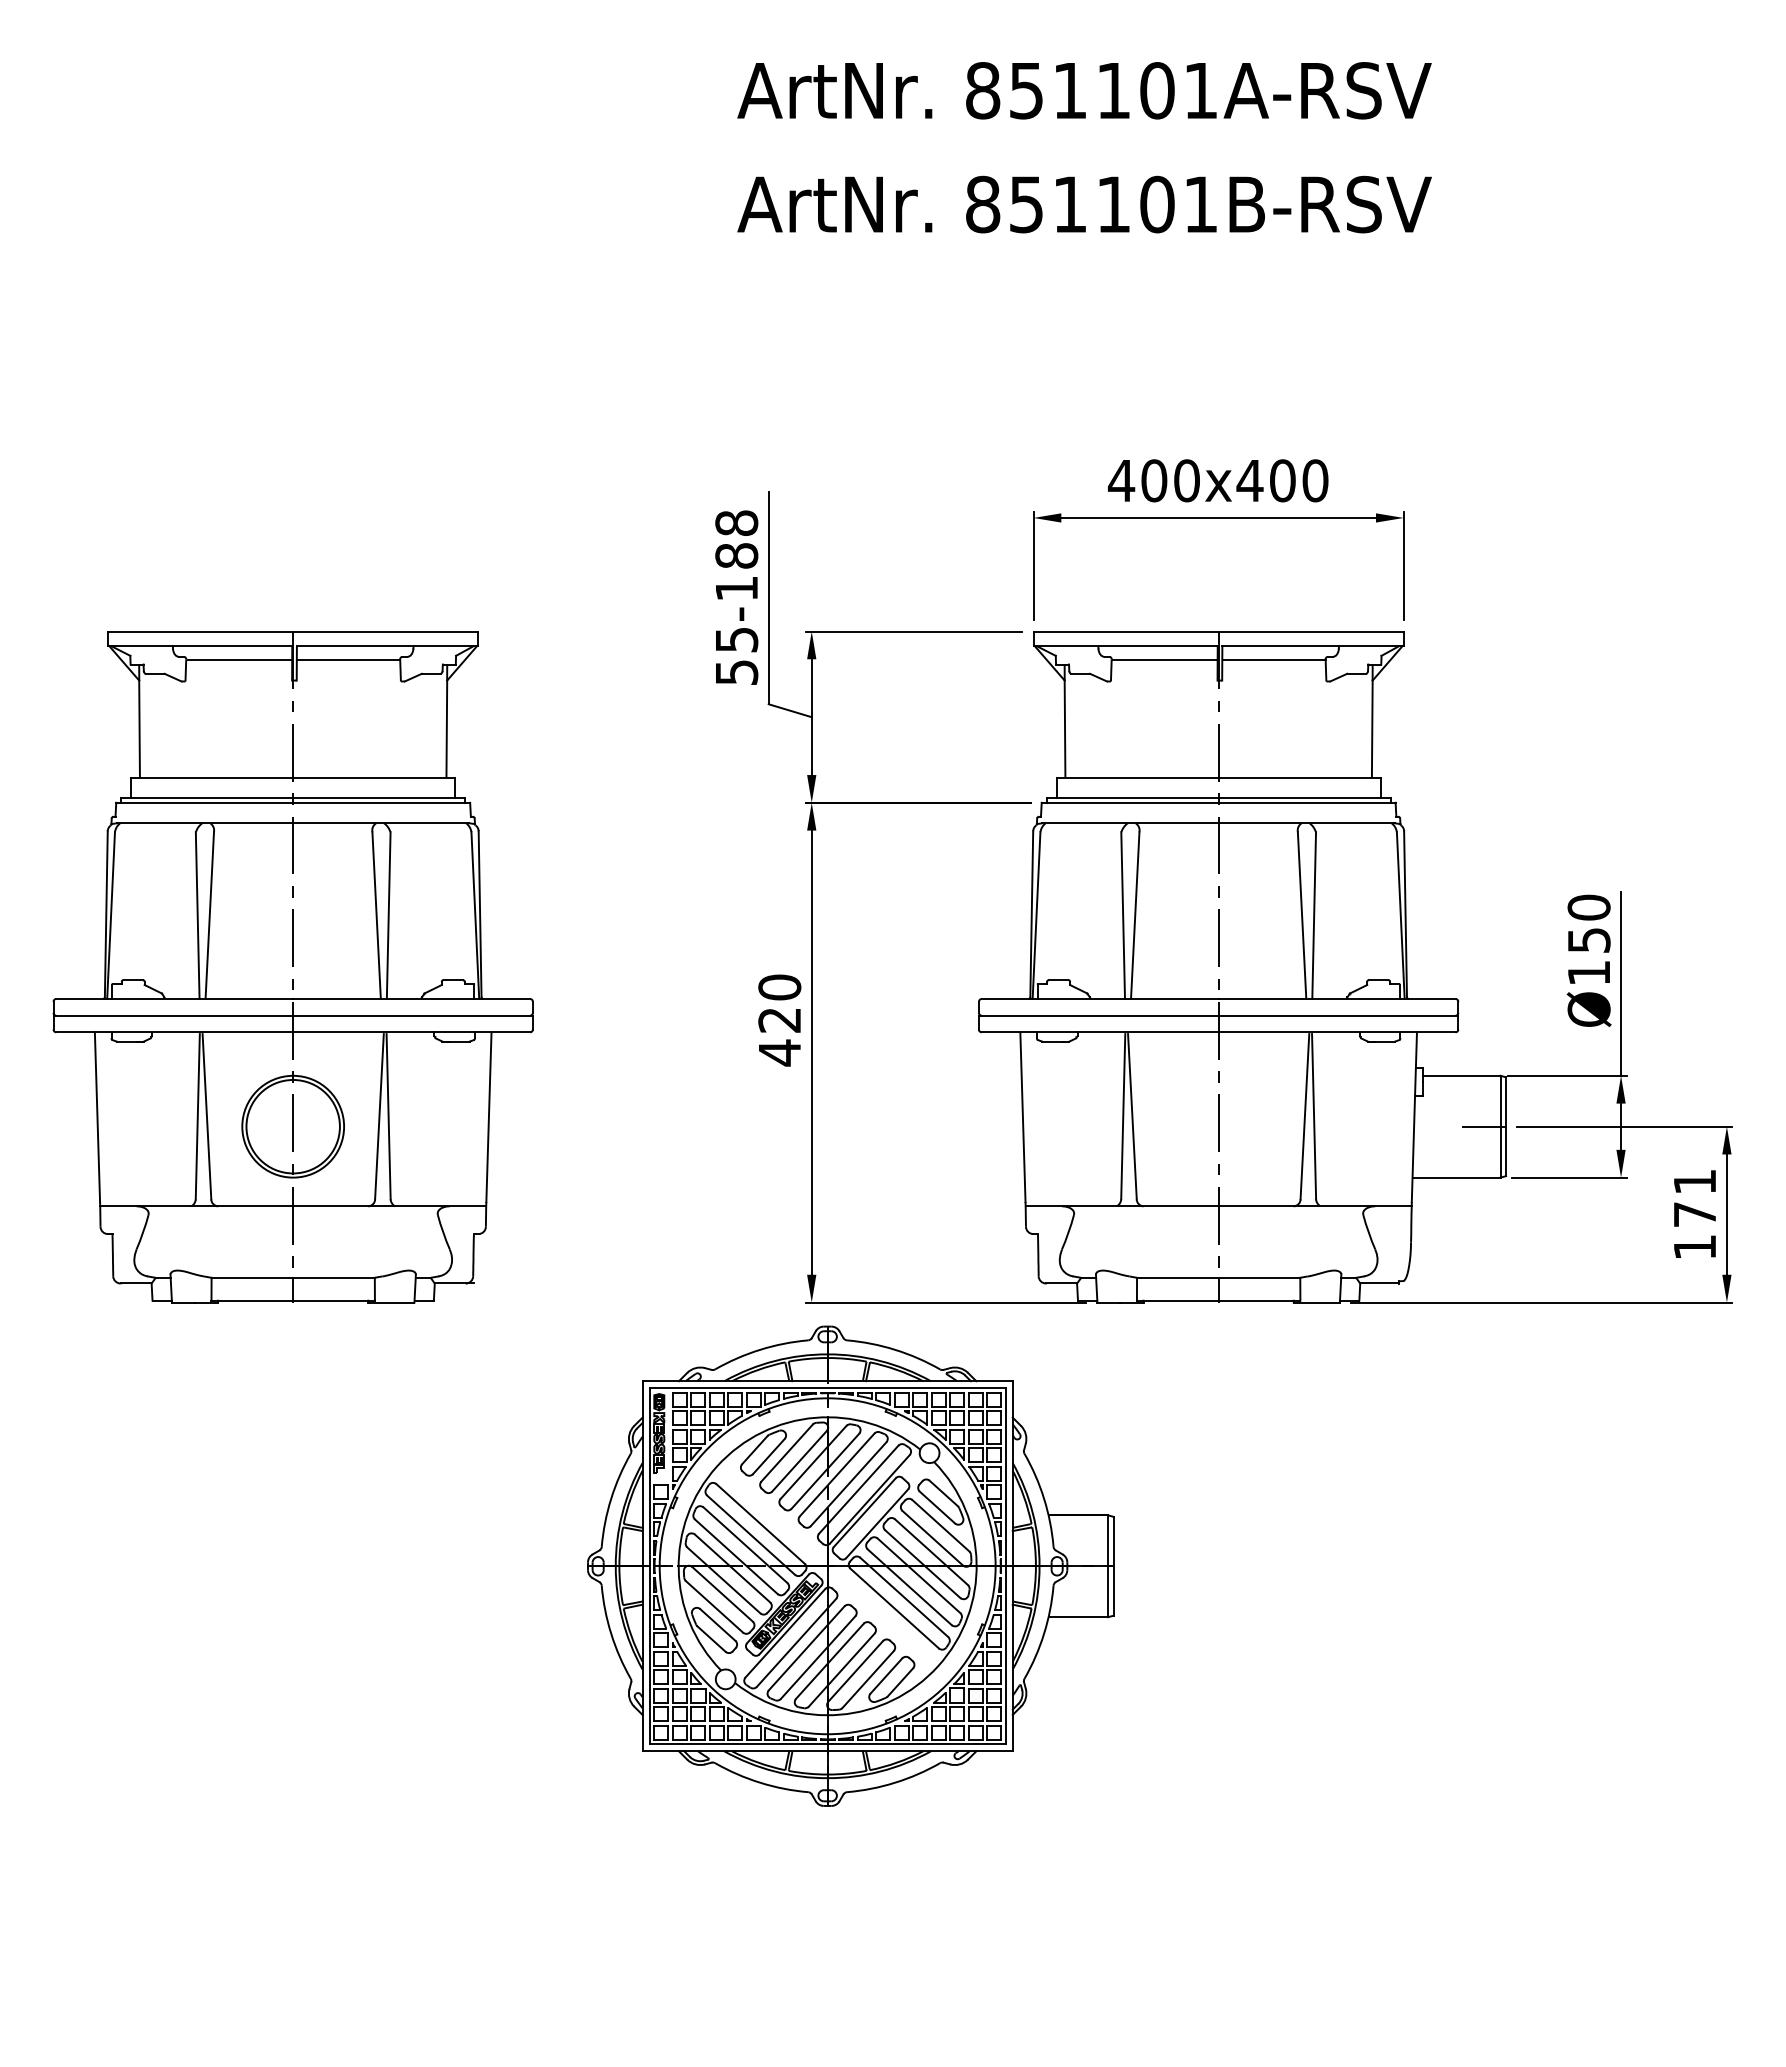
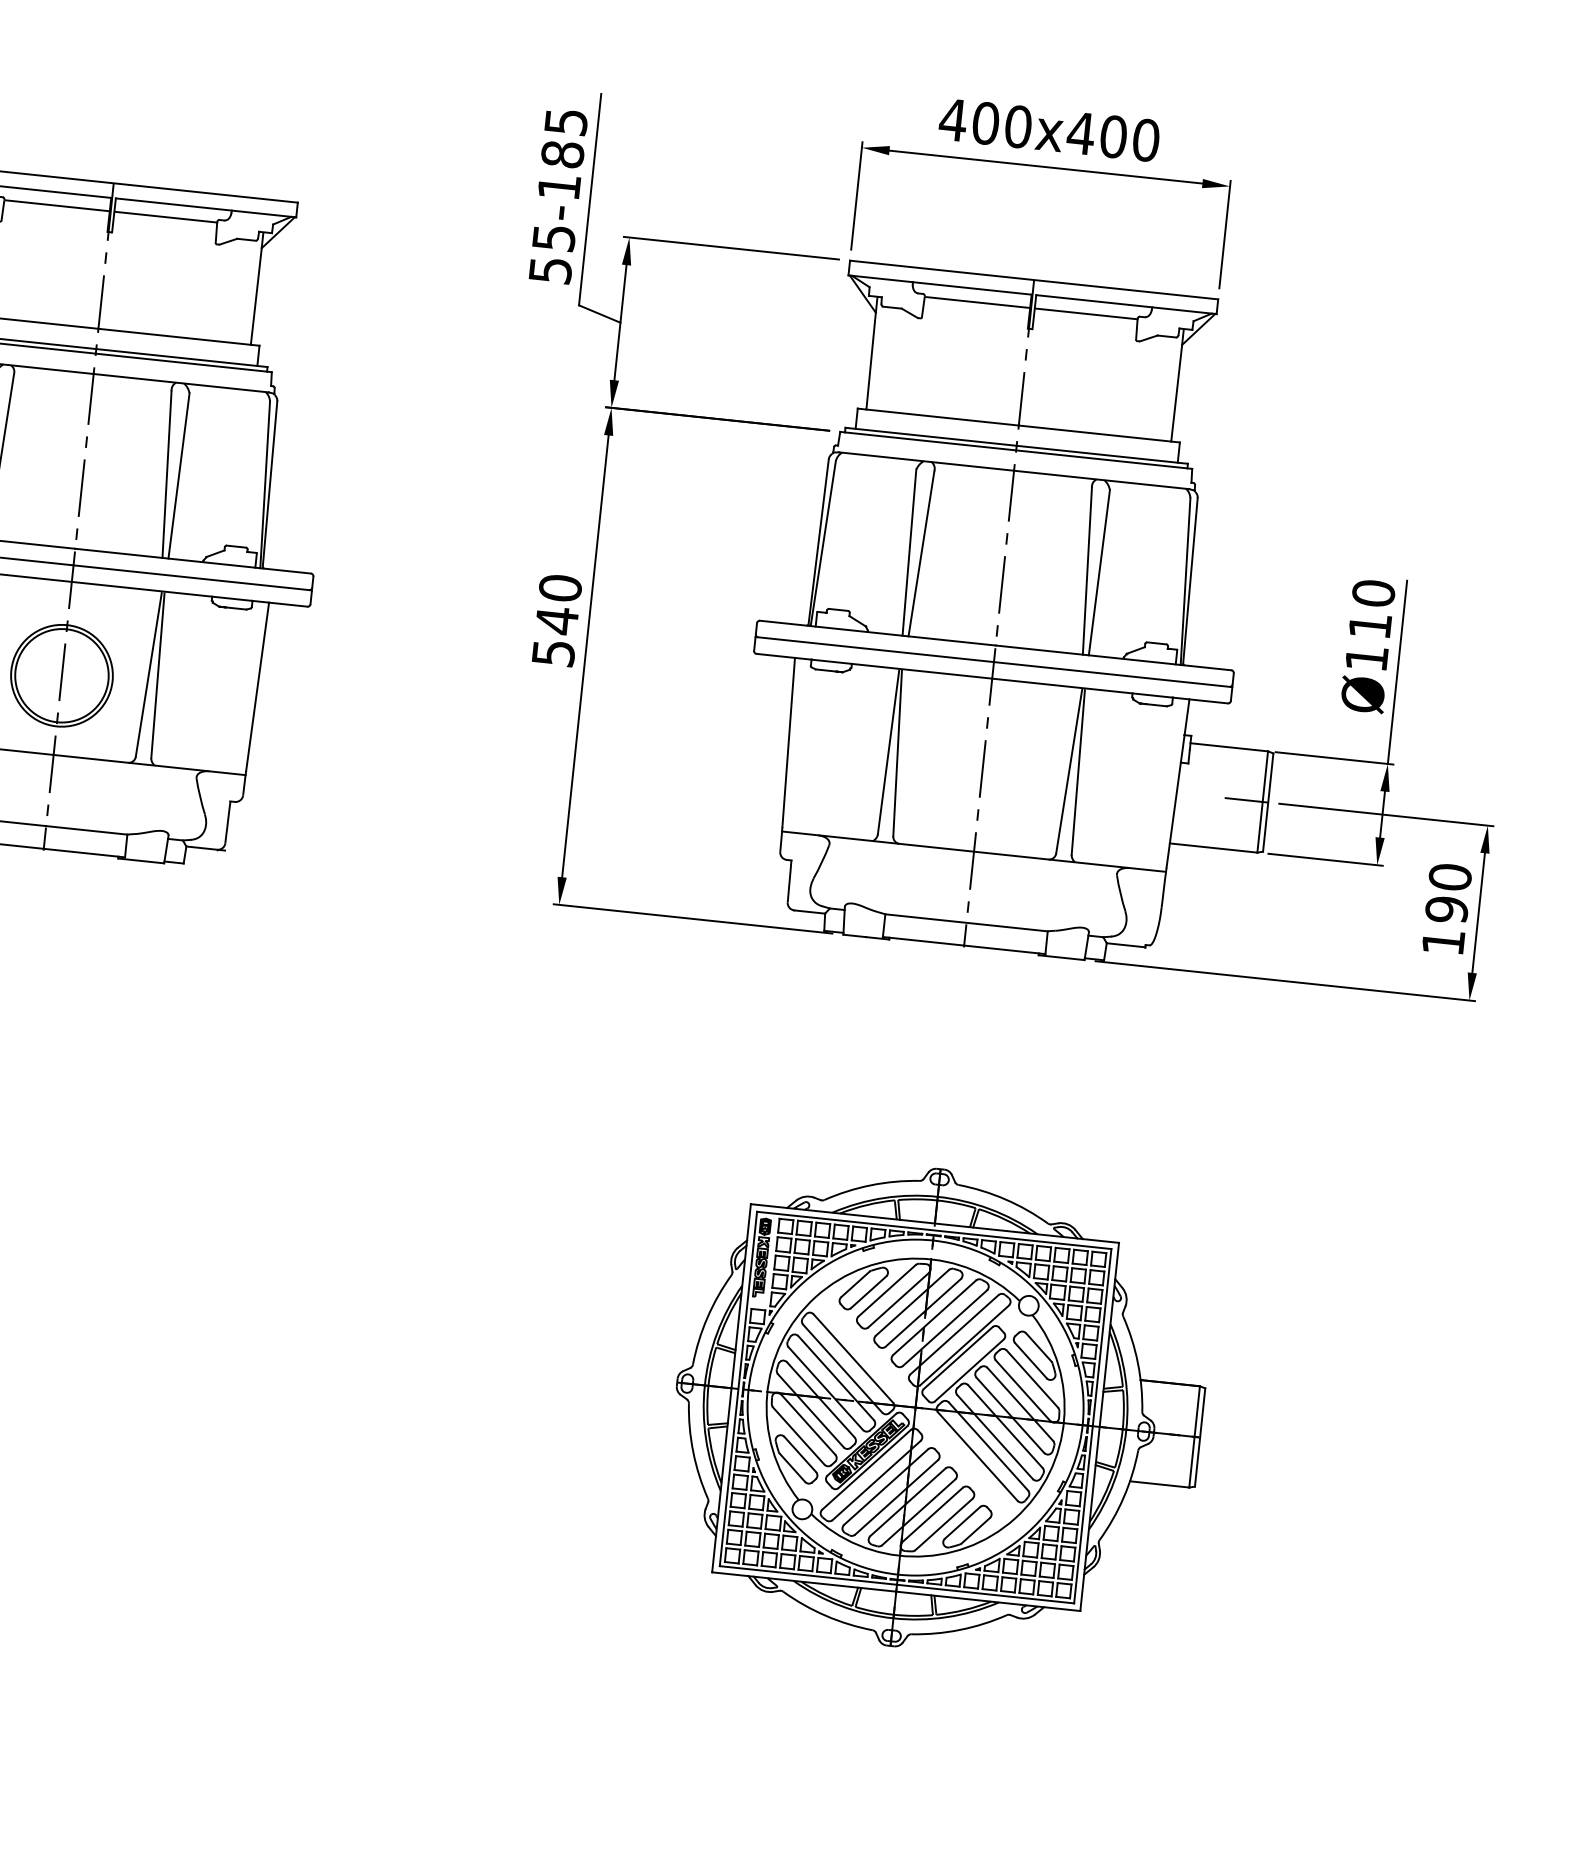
text: (736, 522) -> (565, 121), 55-188 -> 55-185
text: (1589, 940) -> (1370, 626), Ø150 -> Ø110
text: (779, 1036) -> (555, 636), 420 -> 540
text: (1694, 1198) -> (1448, 893), 171 -> 190
part: (850, 1565) -> (938, 1409), moved

